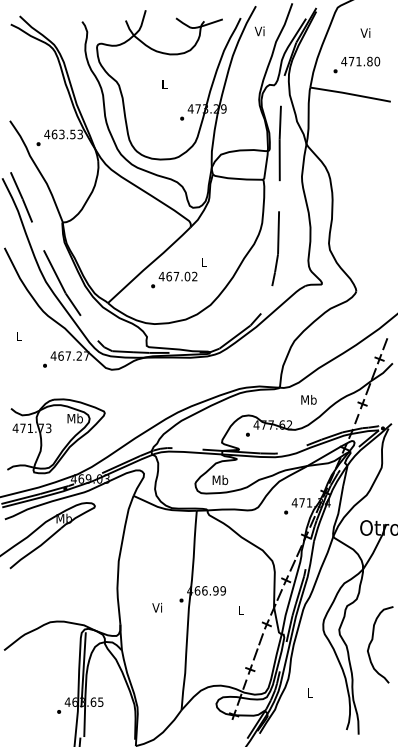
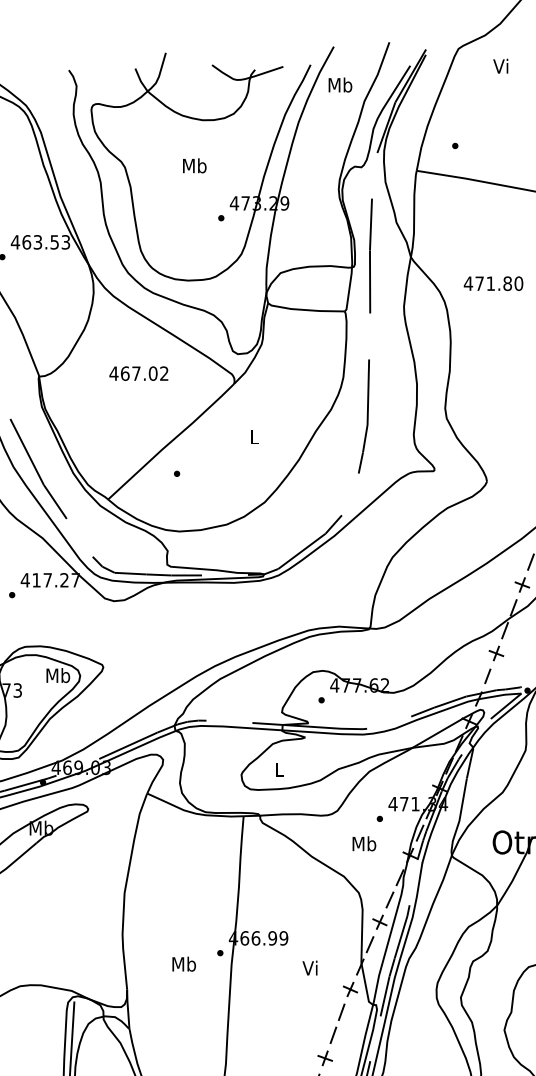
text: (259, 31) -> (339, 85), Vi -> Mb
text: (365, 32) -> (500, 65), moved
text: (360, 61) -> (493, 283), moved
text: (164, 84) -> (194, 166), L -> Mb
text: (177, 276) -> (137, 373), moved
text: (60, 355) -> (35, 579), 467.27 -> 417.27
text: (308, 399) -> (363, 843), moved
text: (220, 480) -> (279, 770), Mb -> L
text: (157, 607) -> (183, 963), Vi -> Mb
text: (240, 610) -> (310, 968), L -> Vi

